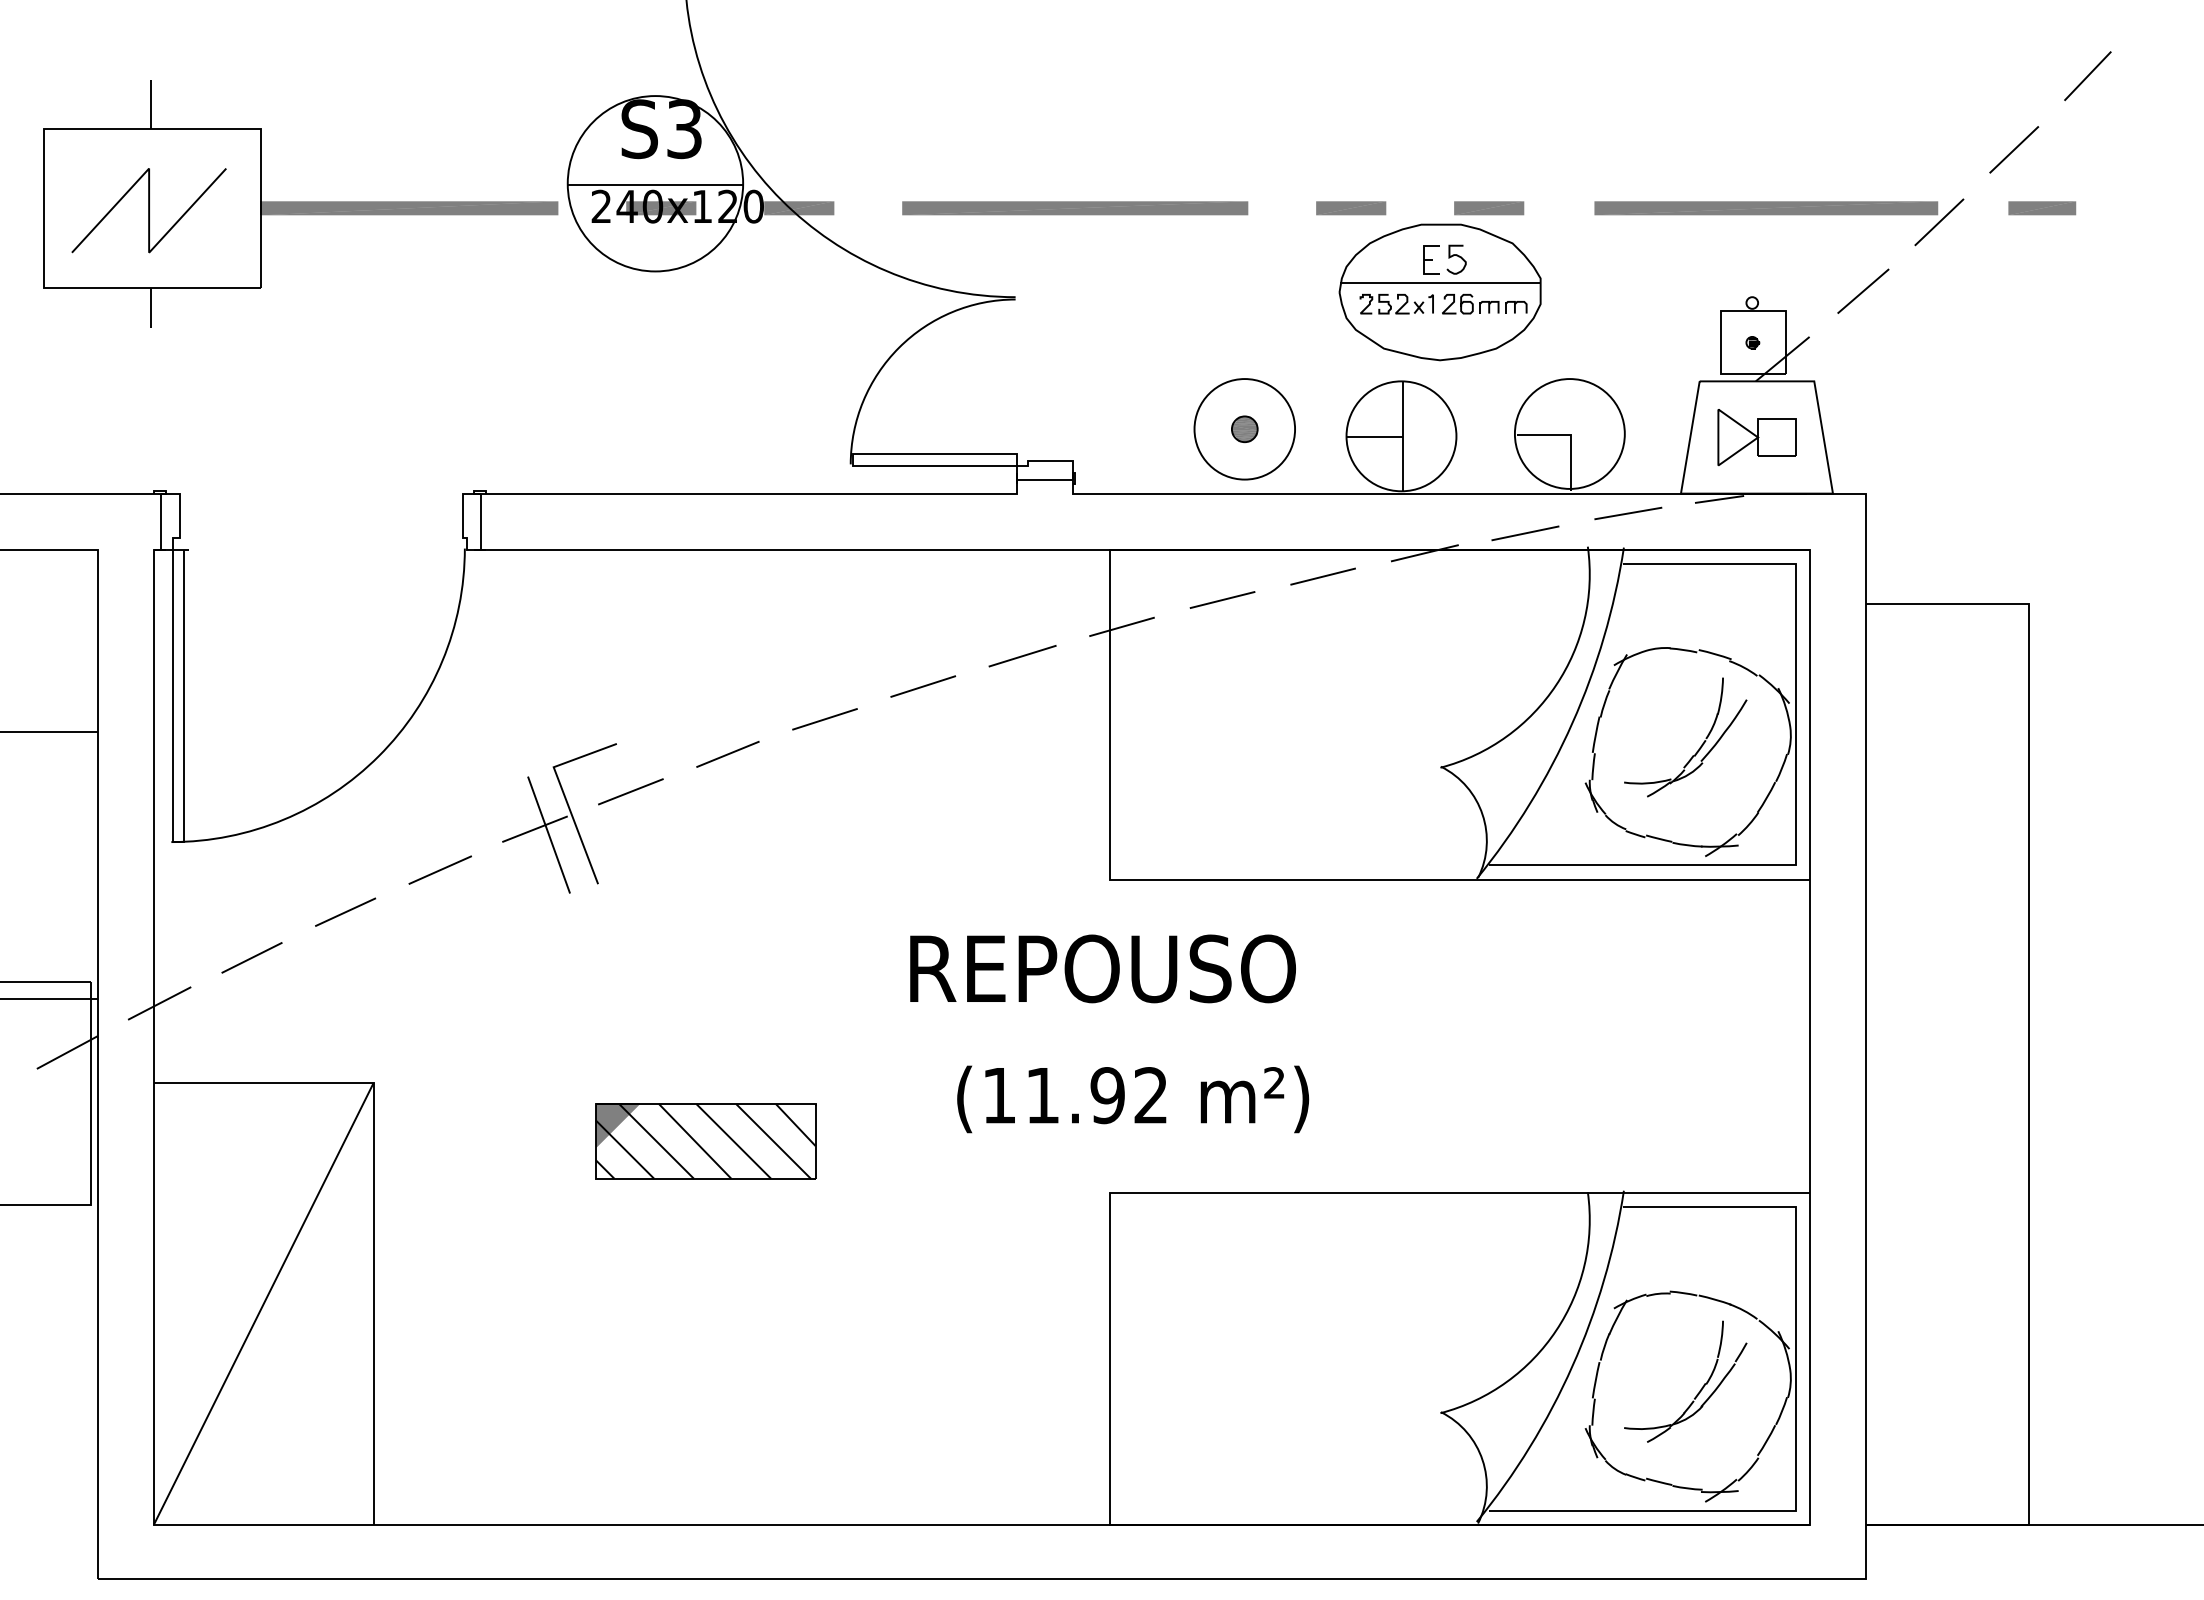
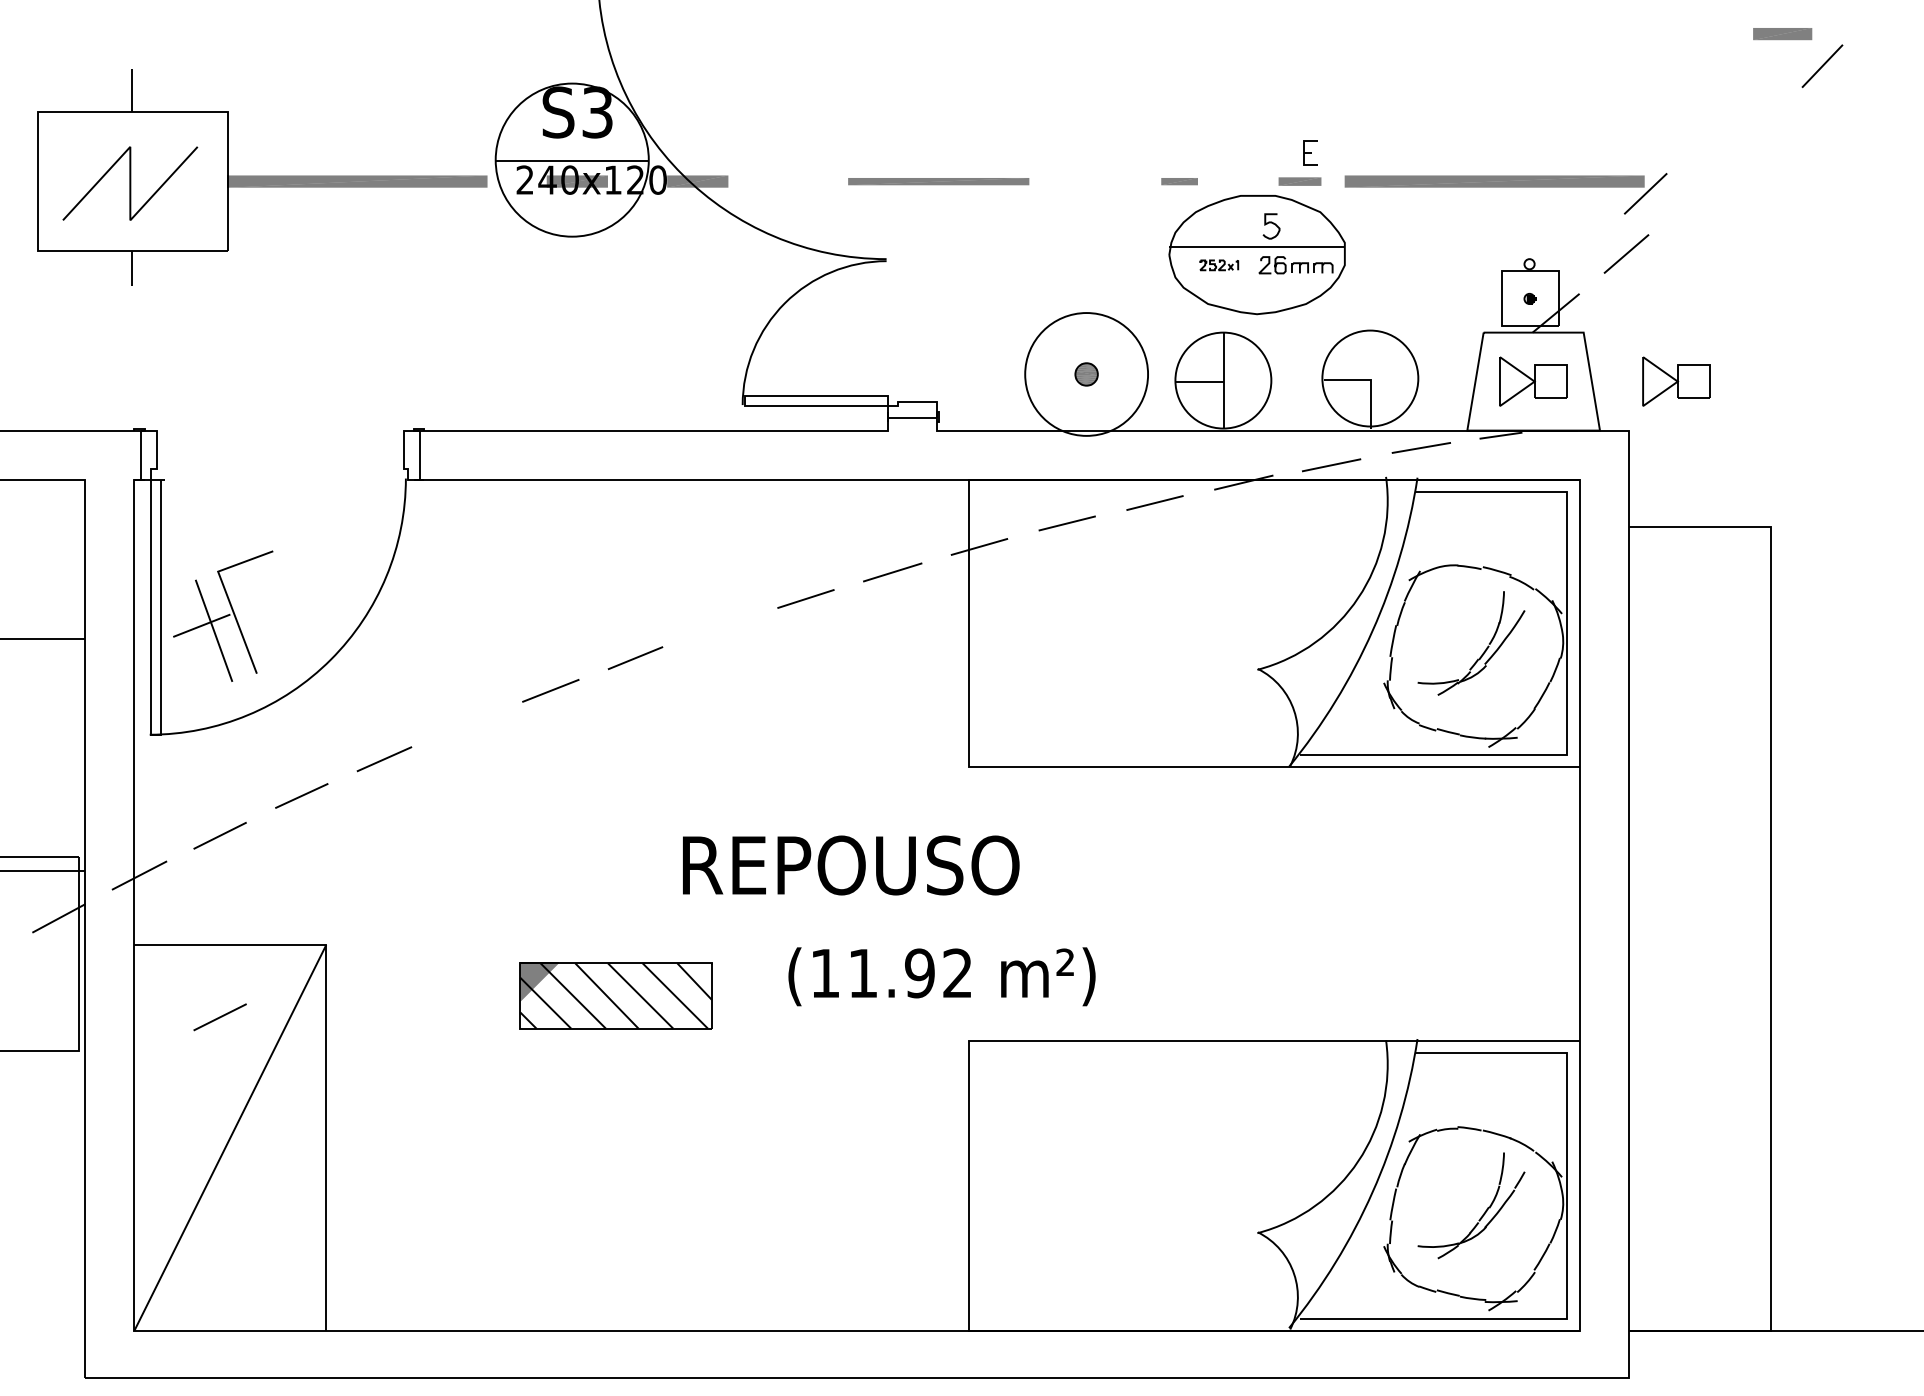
line: (2014, 149) -> (1758, 130), removed
part: (1075, 208) -> (938, 181), size x0.6
part: (1351, 208) -> (1179, 181), size x0.6
part: (1489, 208) -> (1300, 181), size x0.7
part: (2041, 208) -> (1781, 34), moved
part: (1779, 215) -> (1506, 187), moved
part: (1431, 259) -> (1310, 152), moved
part: (1396, 304) -> (1219, 265), size x0.6
circle: (1244, 429) -> (1086, 374), size x1.4
part: (1920, 437) -> (1676, 381), added
line: (824, 719) -> (719, 627), removed
part: (559, 818) -> (223, 616), moved
text: (1102, 968) -> (850, 865), moved
text: (1133, 1099) -> (942, 976), moved
line: (251, 1165) -> (219, 1017), added

